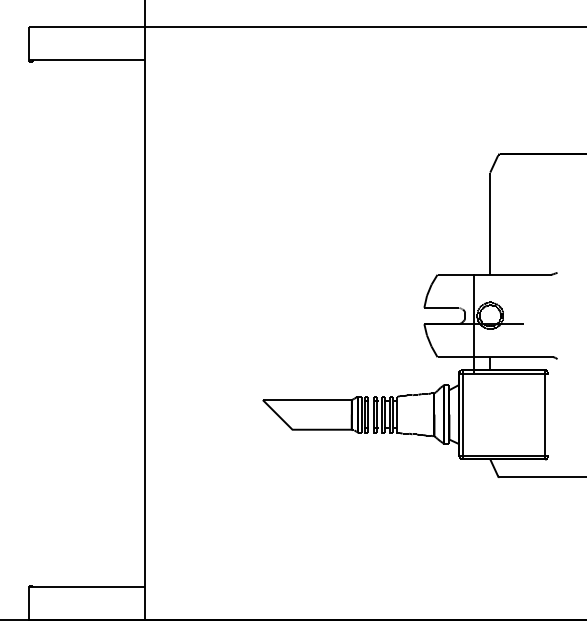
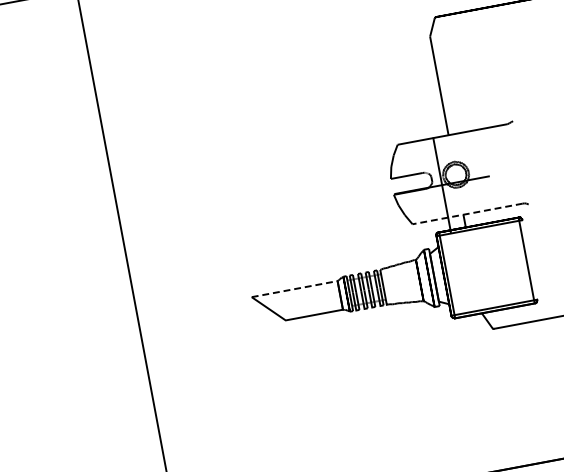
line: (494, 357) -> (467, 214), solid -> dashed
line: (307, 400) -> (294, 289), solid -> dashed

